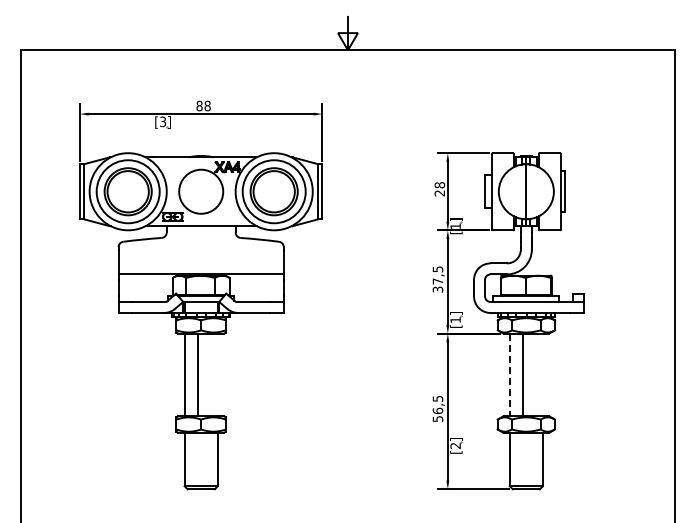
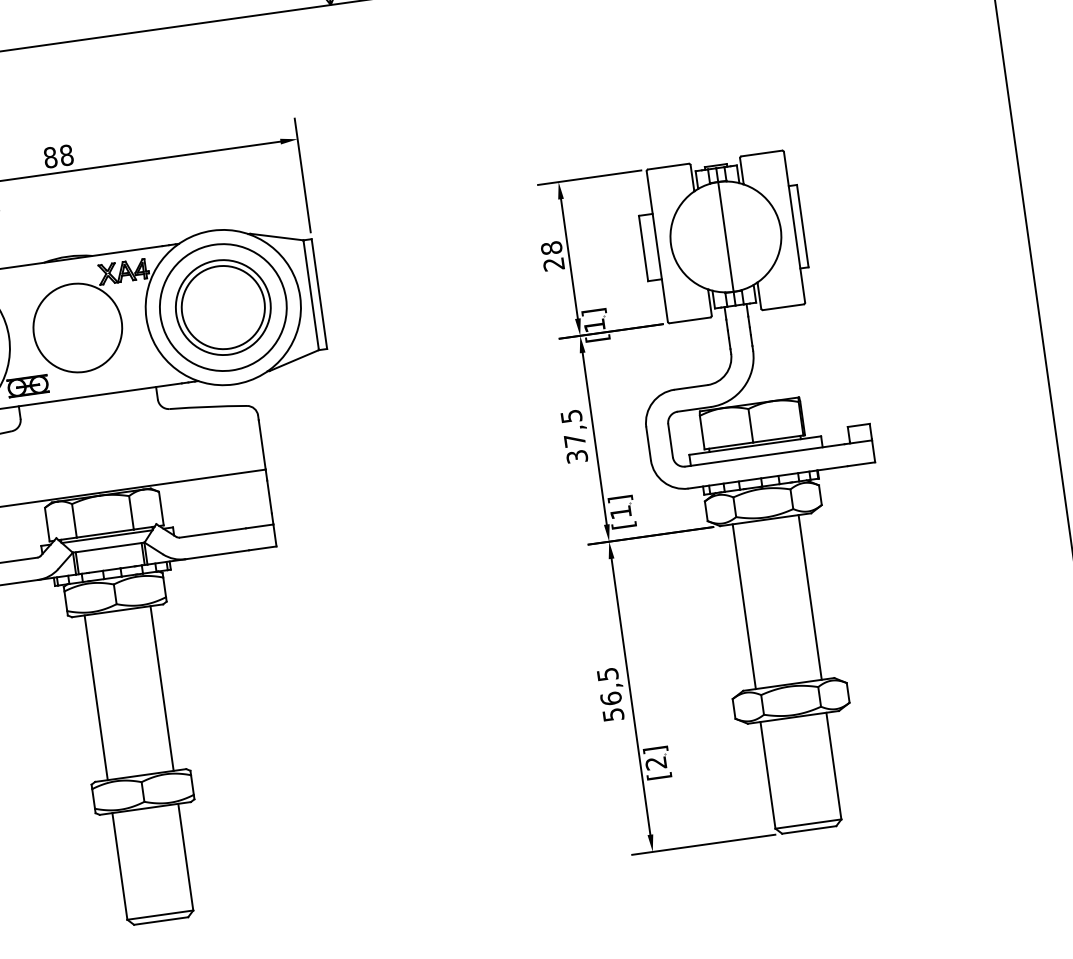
line: (197, 374) -> (161, 687), moved
line: (522, 374) -> (809, 596), moved
line: (509, 375) -> (743, 607), dashed -> solid

